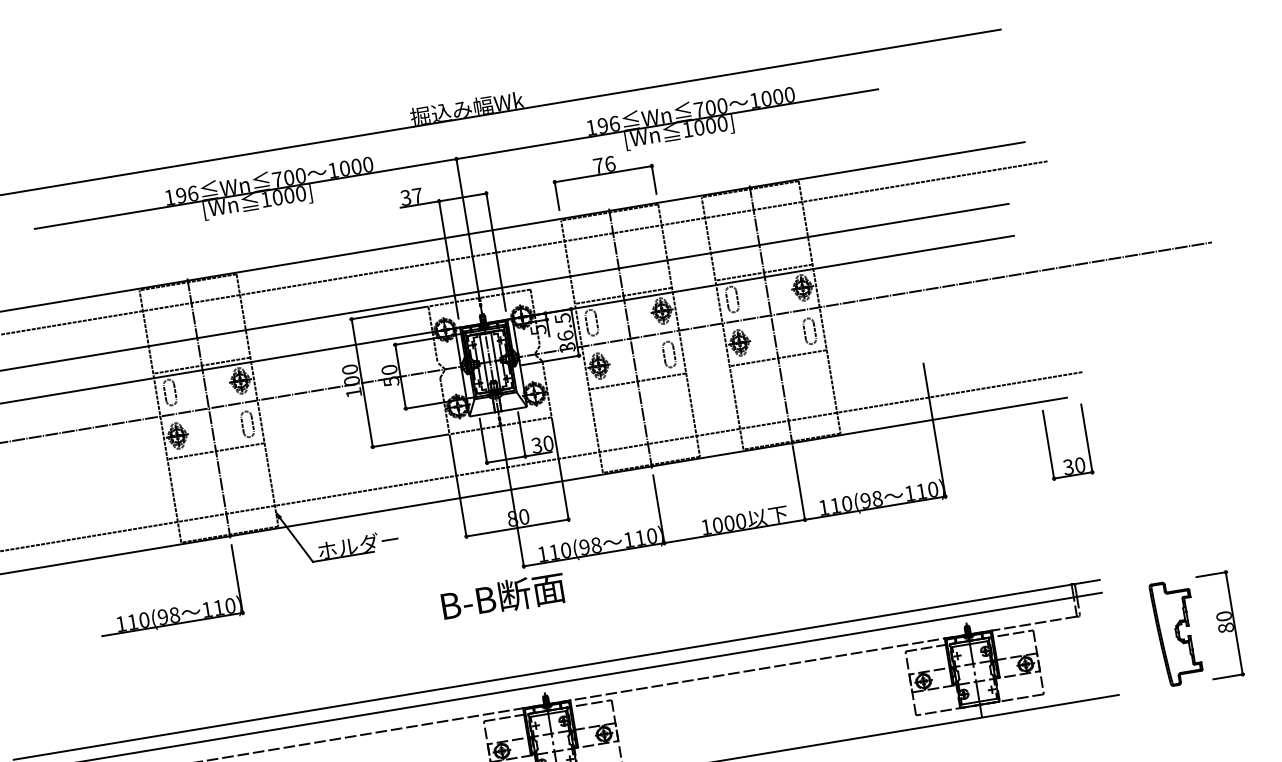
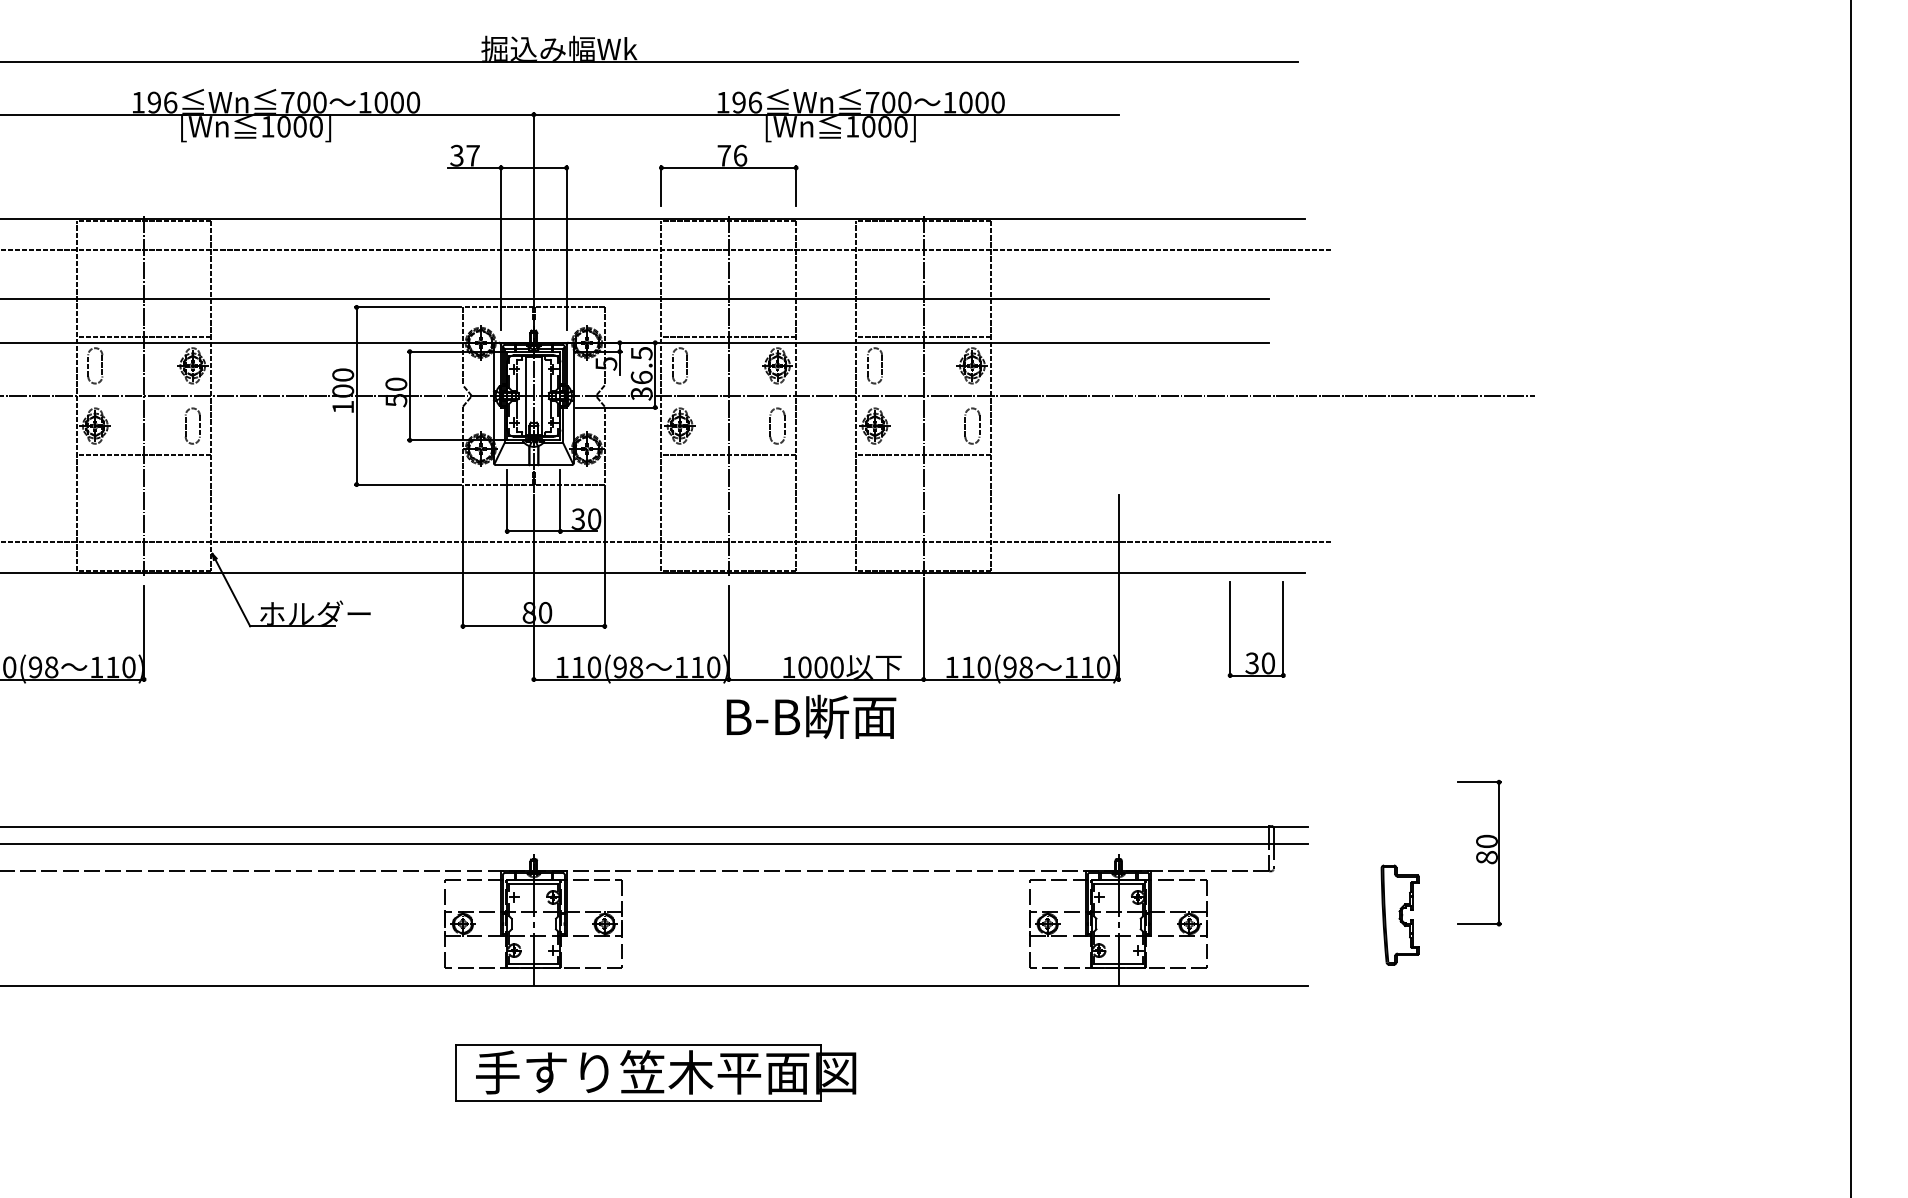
part: (1068, 459) -> (1253, 652), moved
text: (503, 596) -> (811, 716), moved
part: (1220, 625) -> (1479, 852), moved
part: (1176, 632) -> (1399, 914), size x0.7

